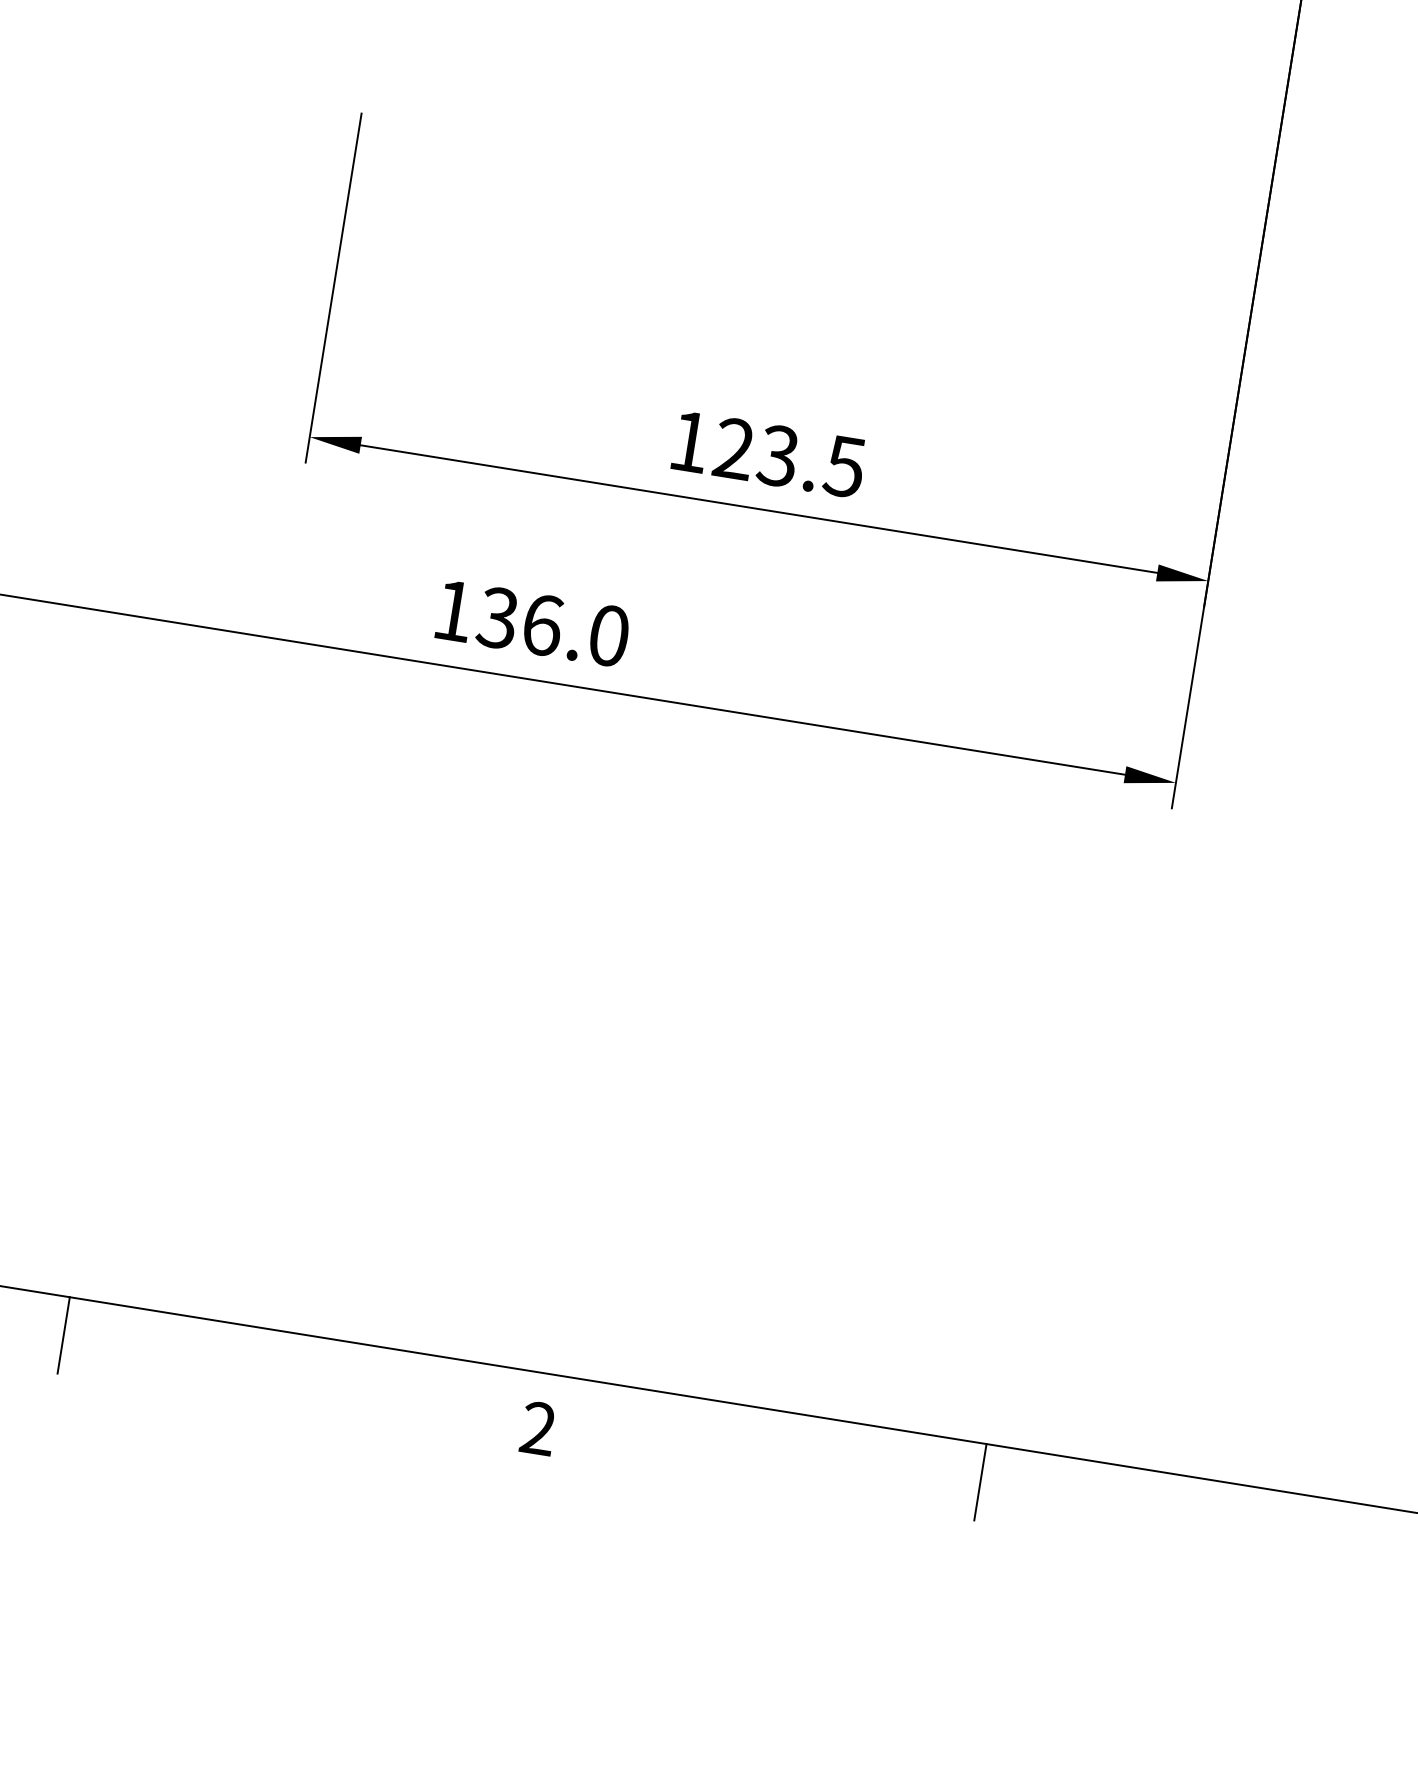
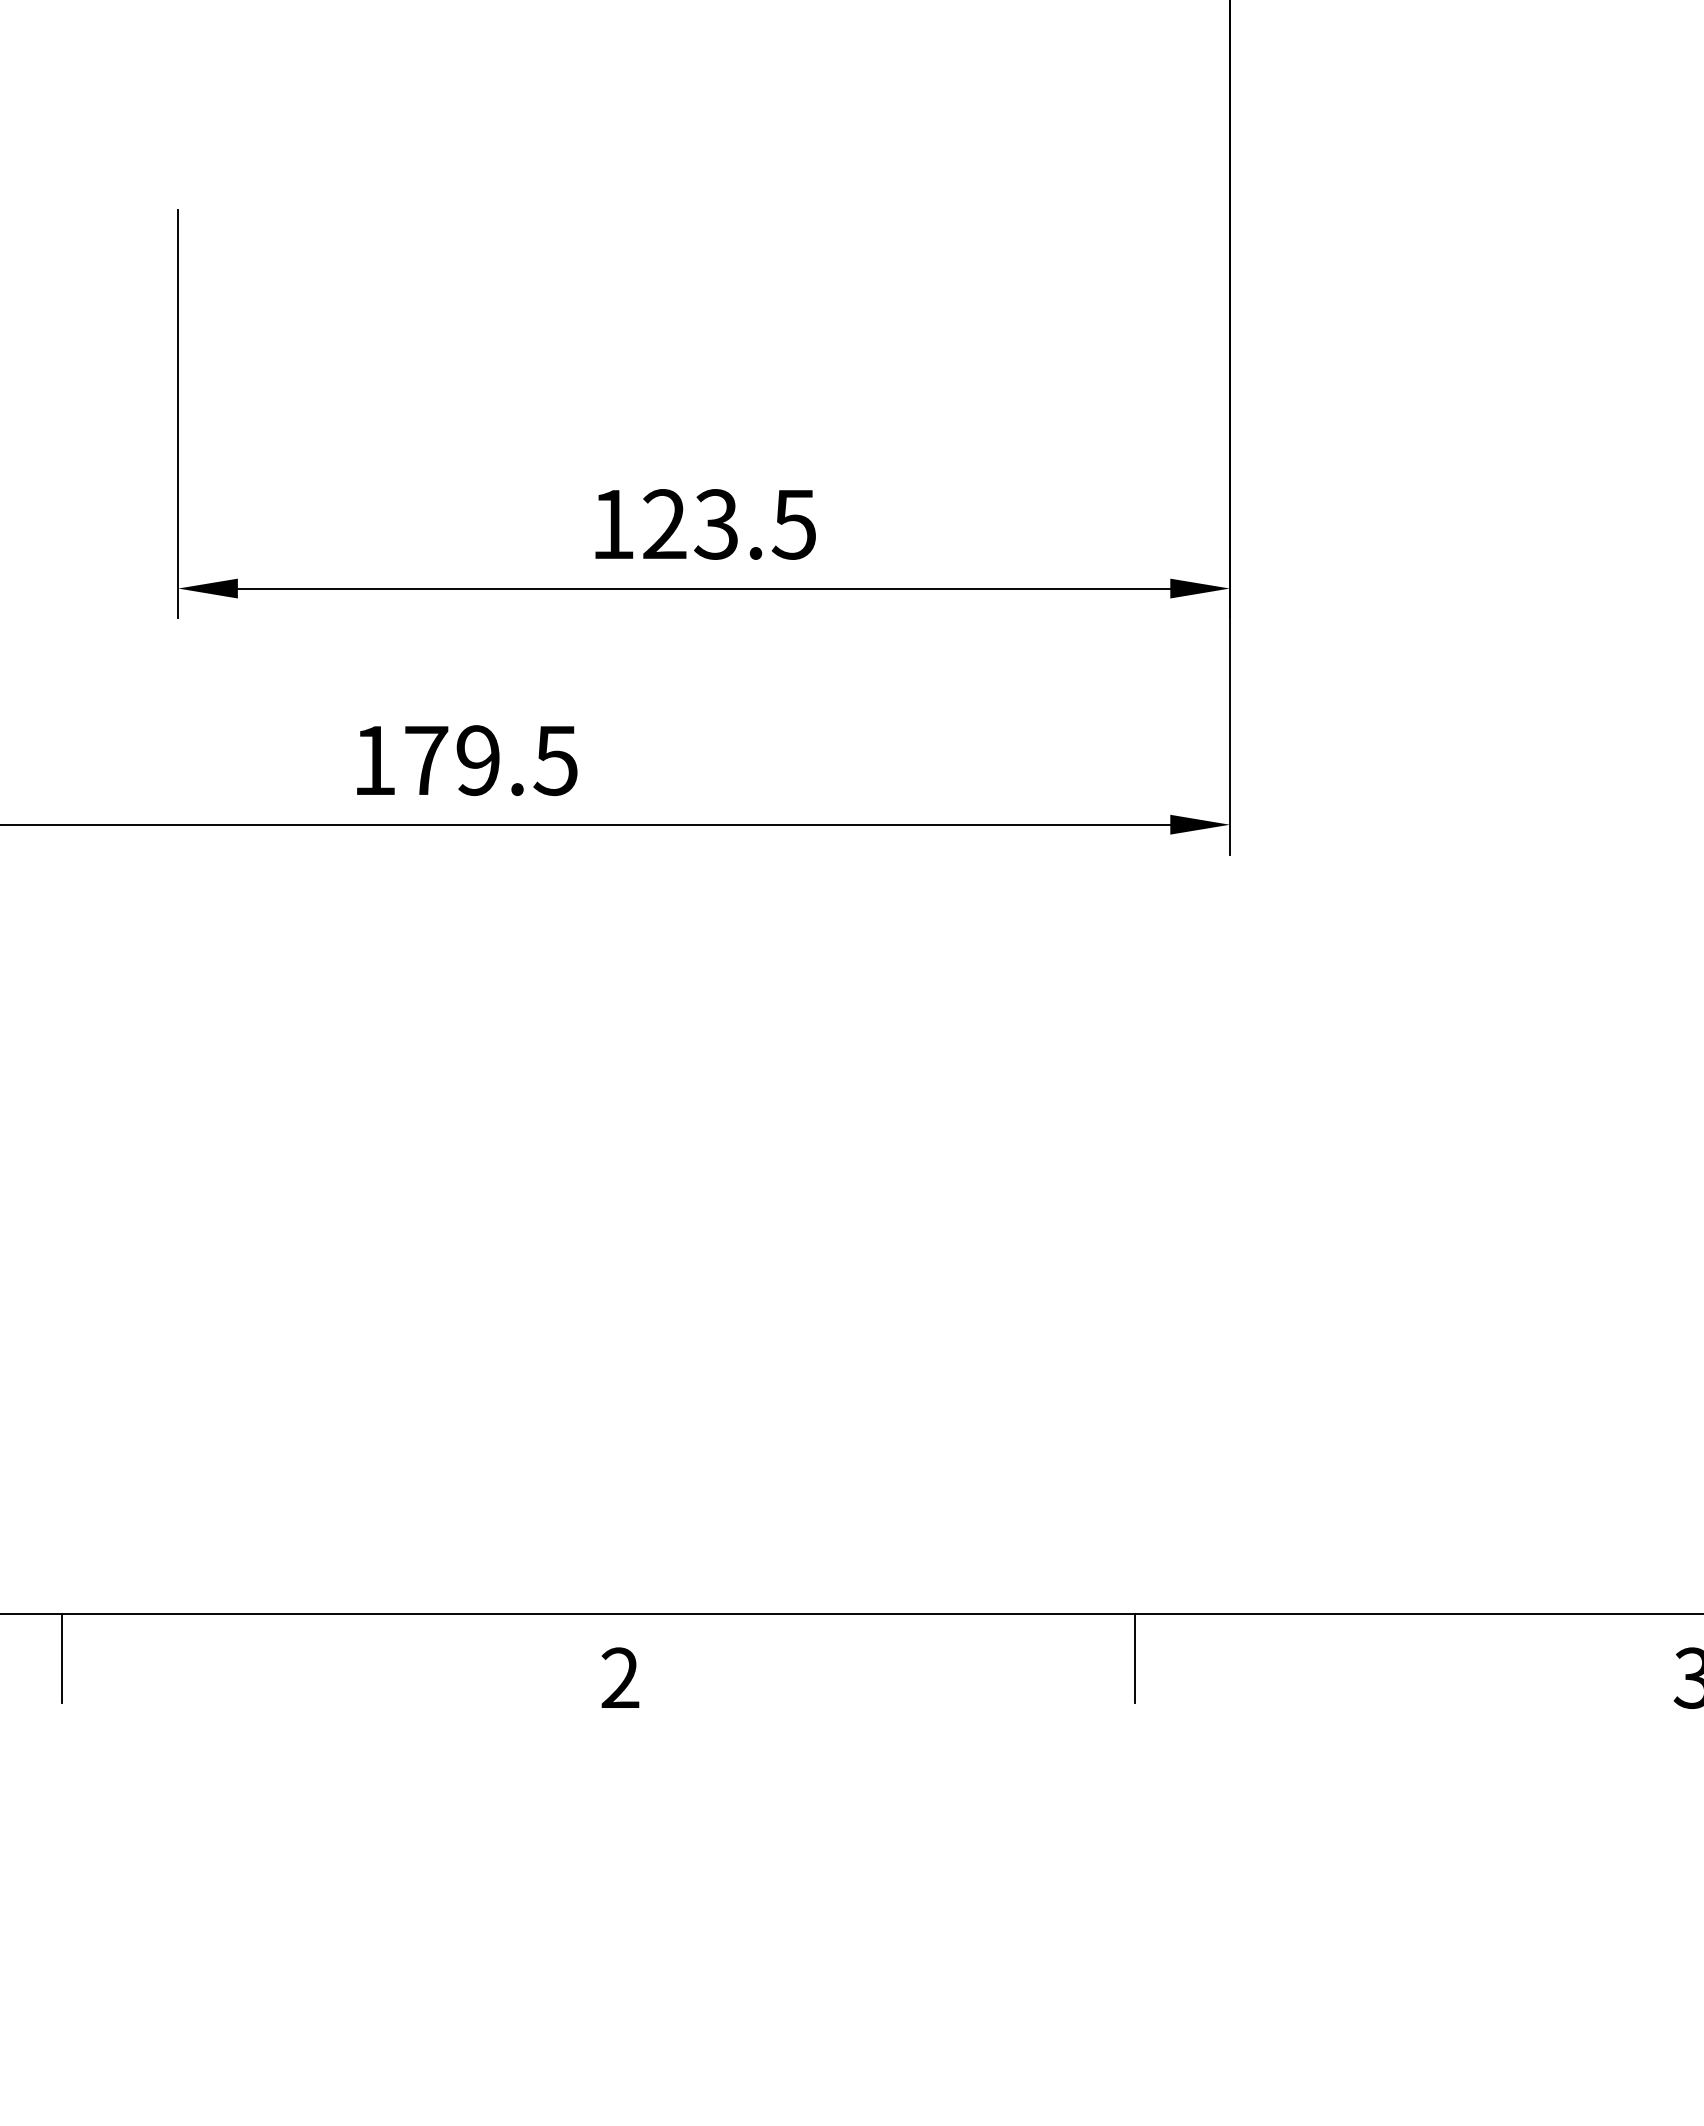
text: (552, 626) -> (490, 760), 136.0 -> 179.5

